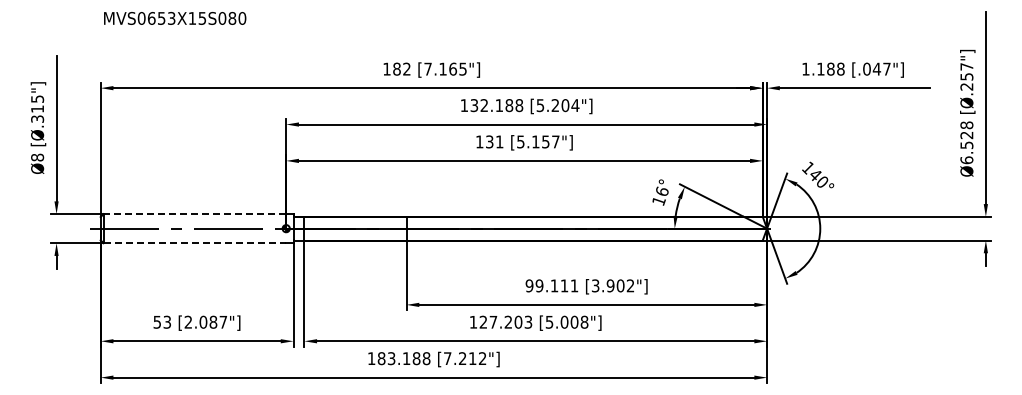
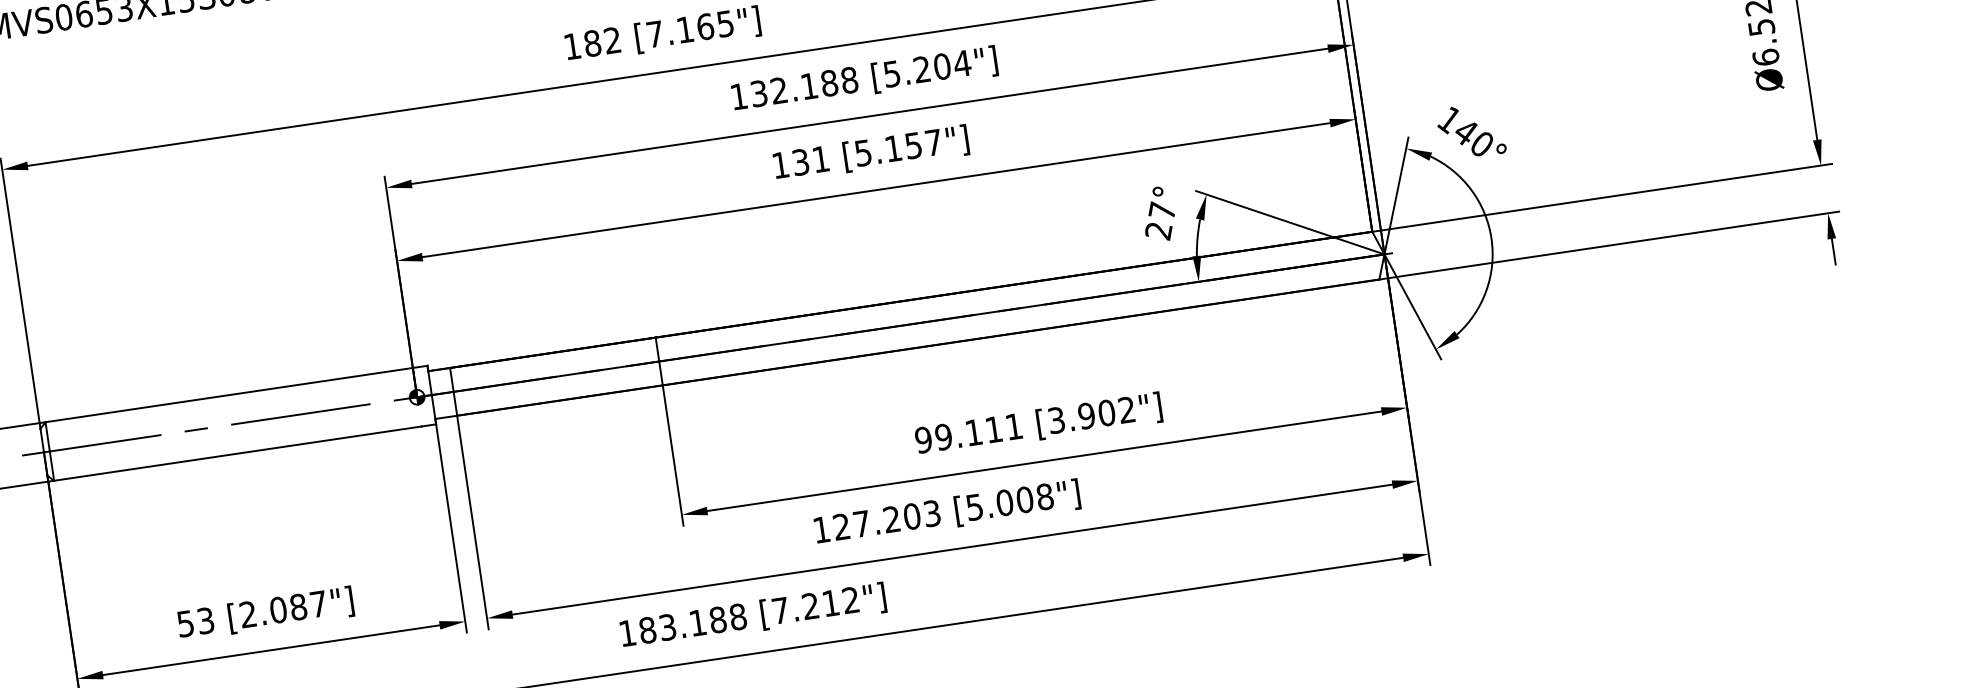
text: (660, 196) -> (1160, 221), 16° -> 27°
line: (194, 214) -> (228, 395), dashed -> solid
line: (195, 243) -> (239, 454), dashed -> solid

